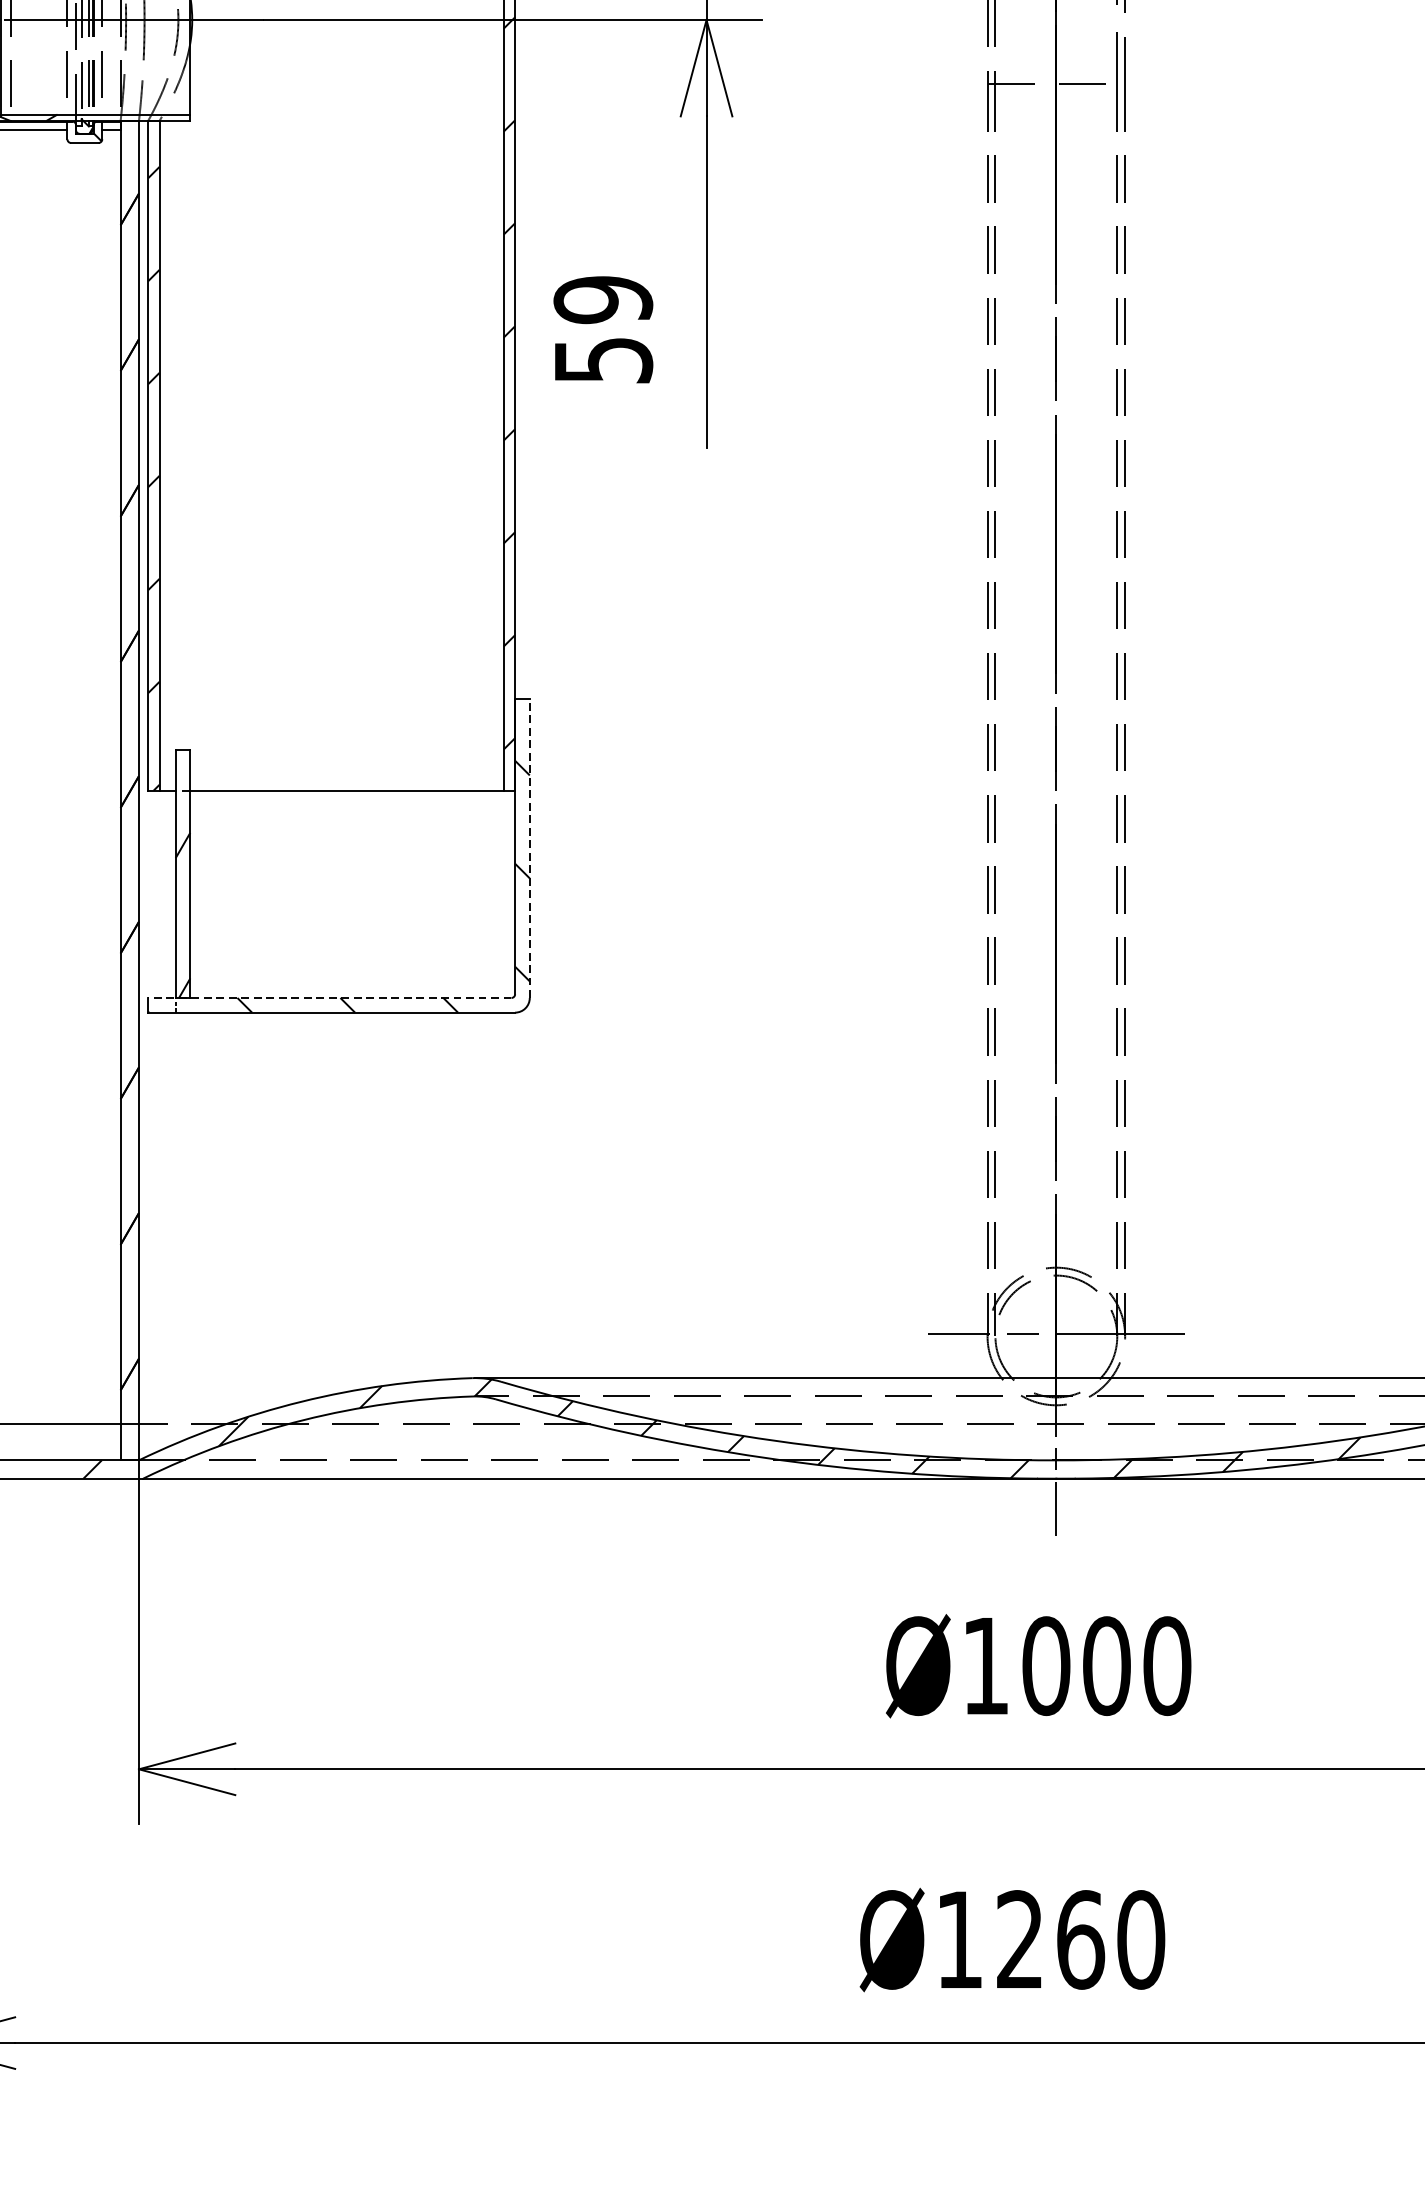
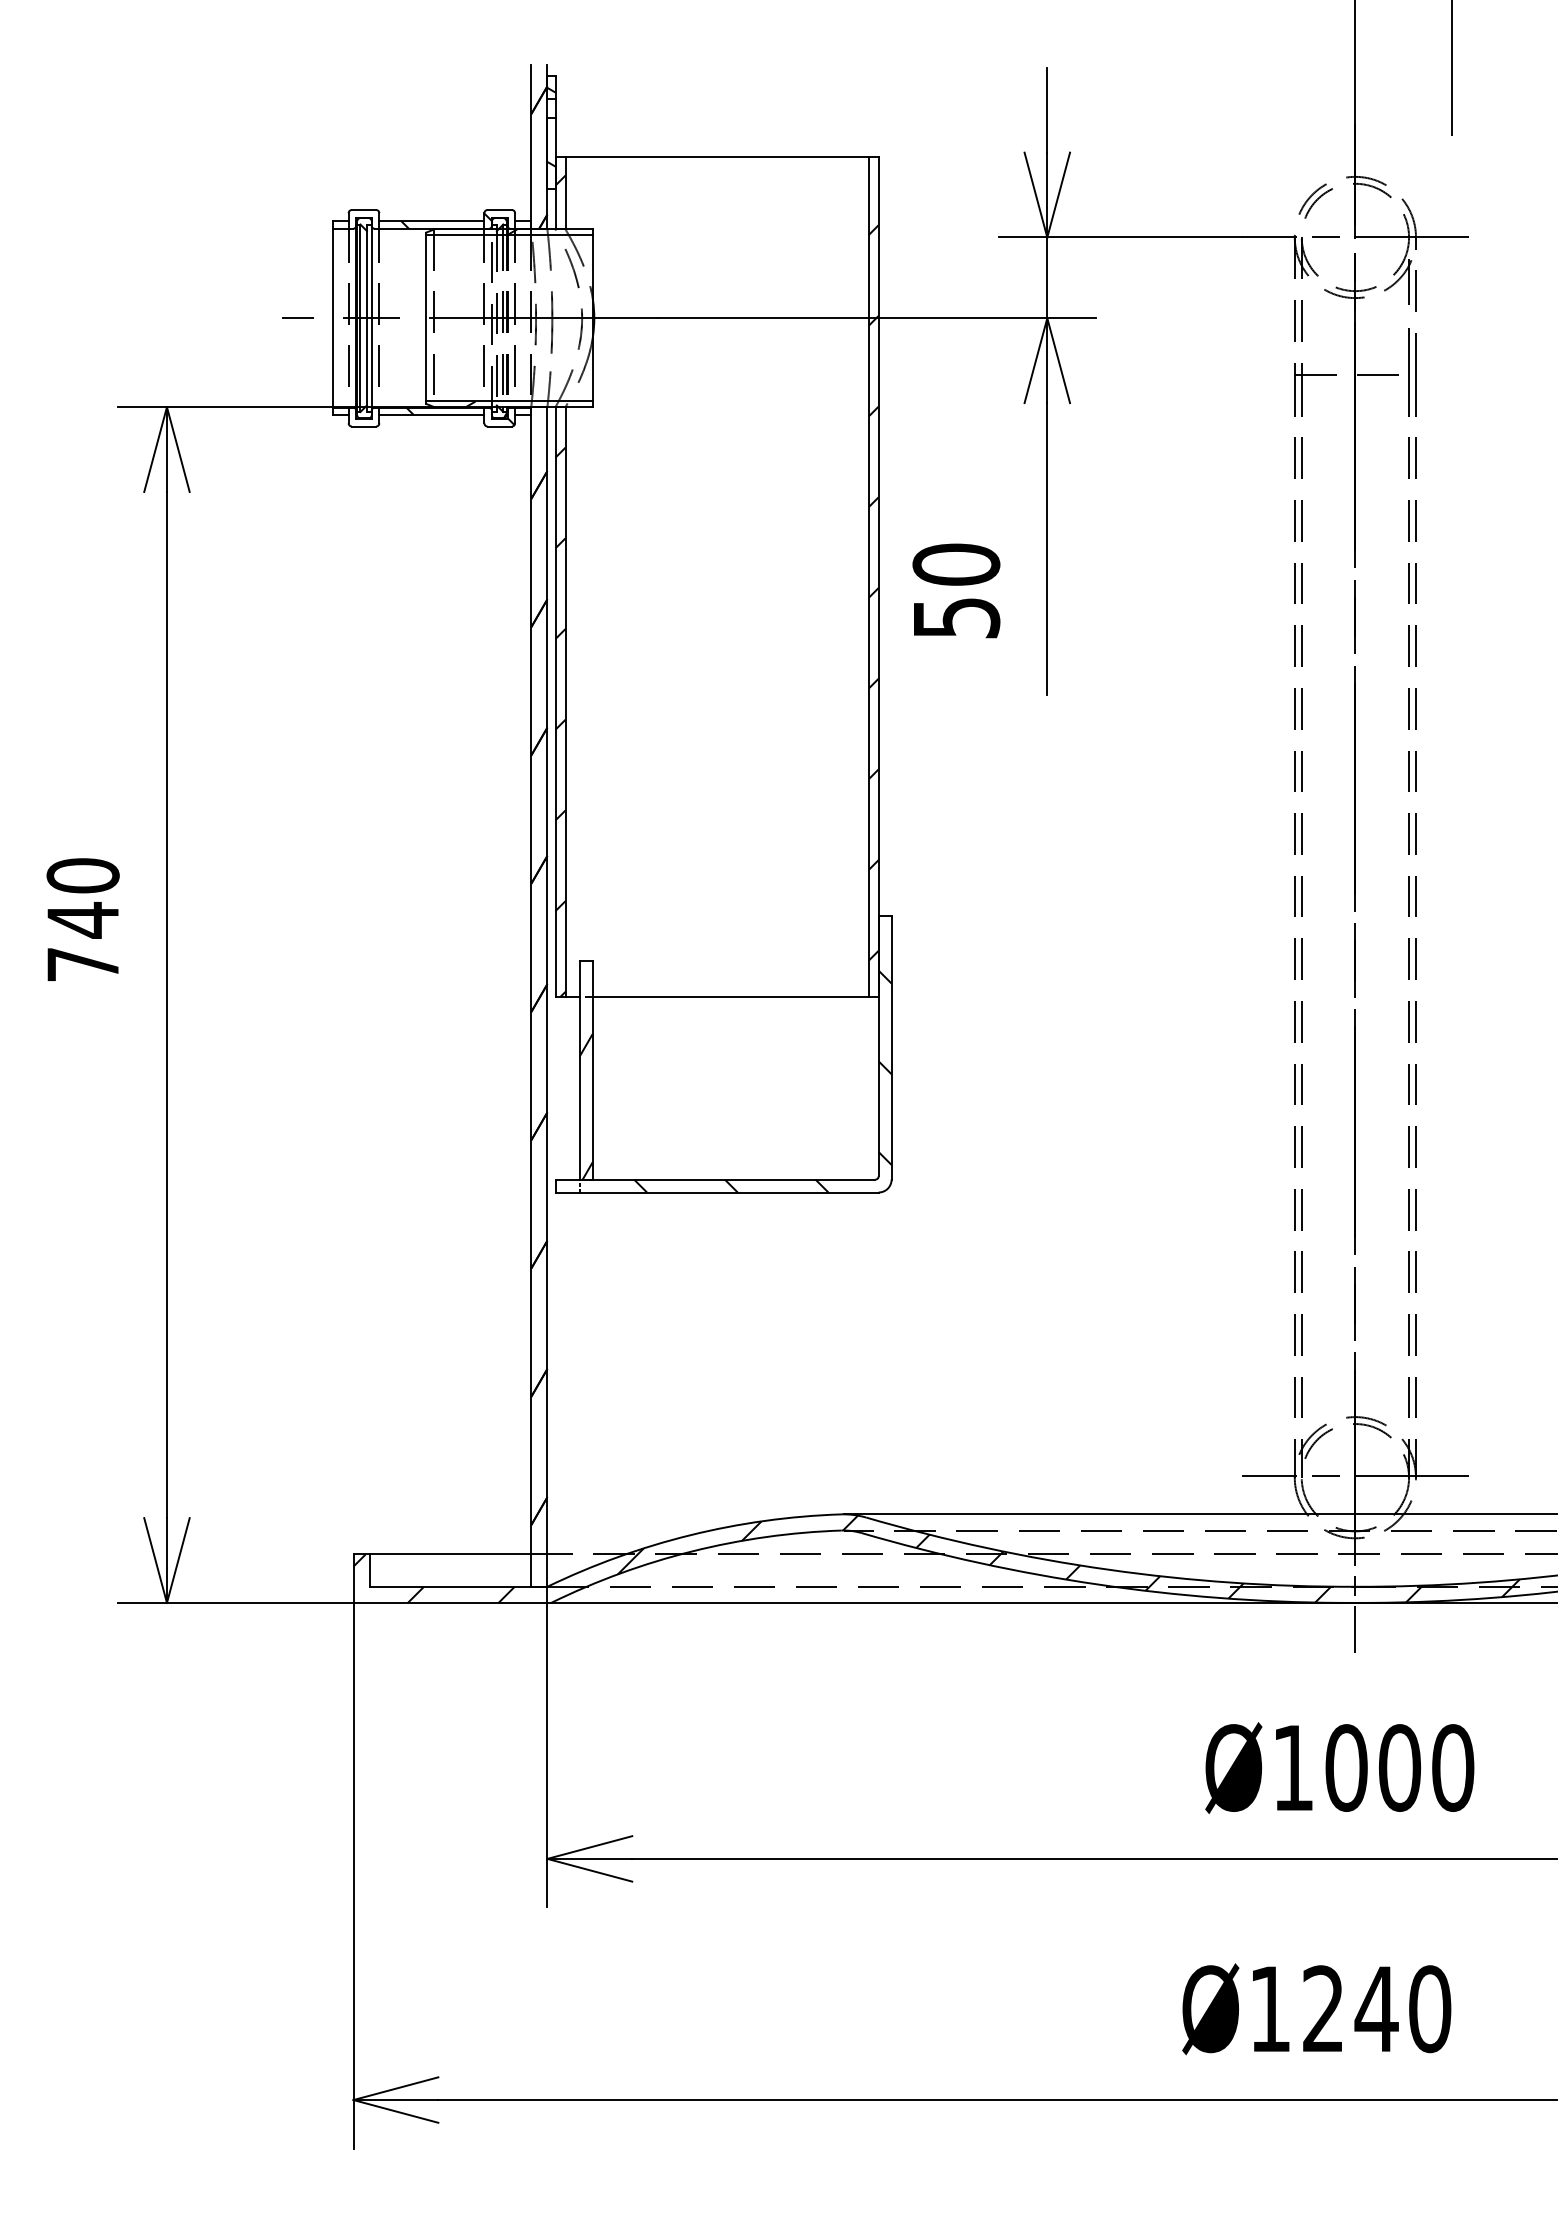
text: (603, 299) -> (956, 564), 59 -> 50
line: (529, 848) -> (891, 1047), dashed -> solid
line: (329, 997) -> (715, 1179), dashed -> solid
text: (1080, 1940) -> (1376, 2009), Ø1260 -> Ø1240

